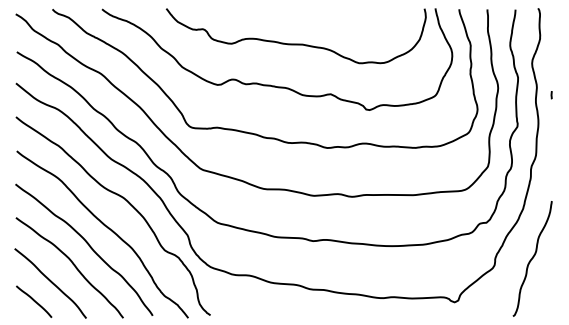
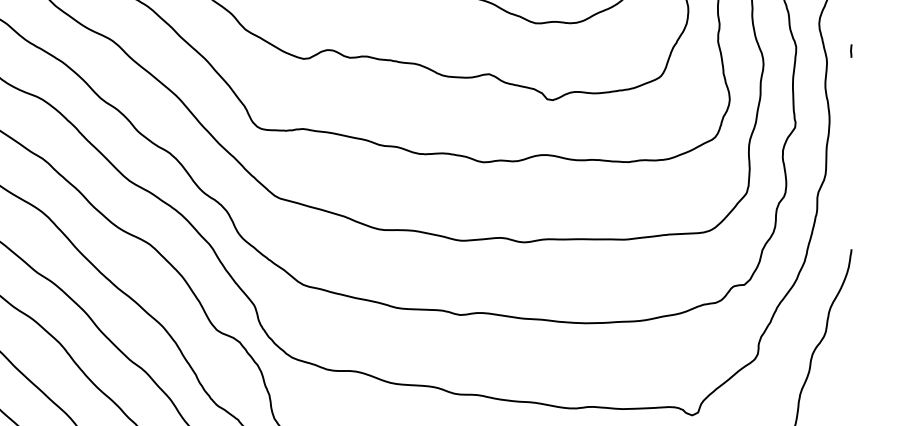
curve: (551, 95) -> (850, 51), moved

